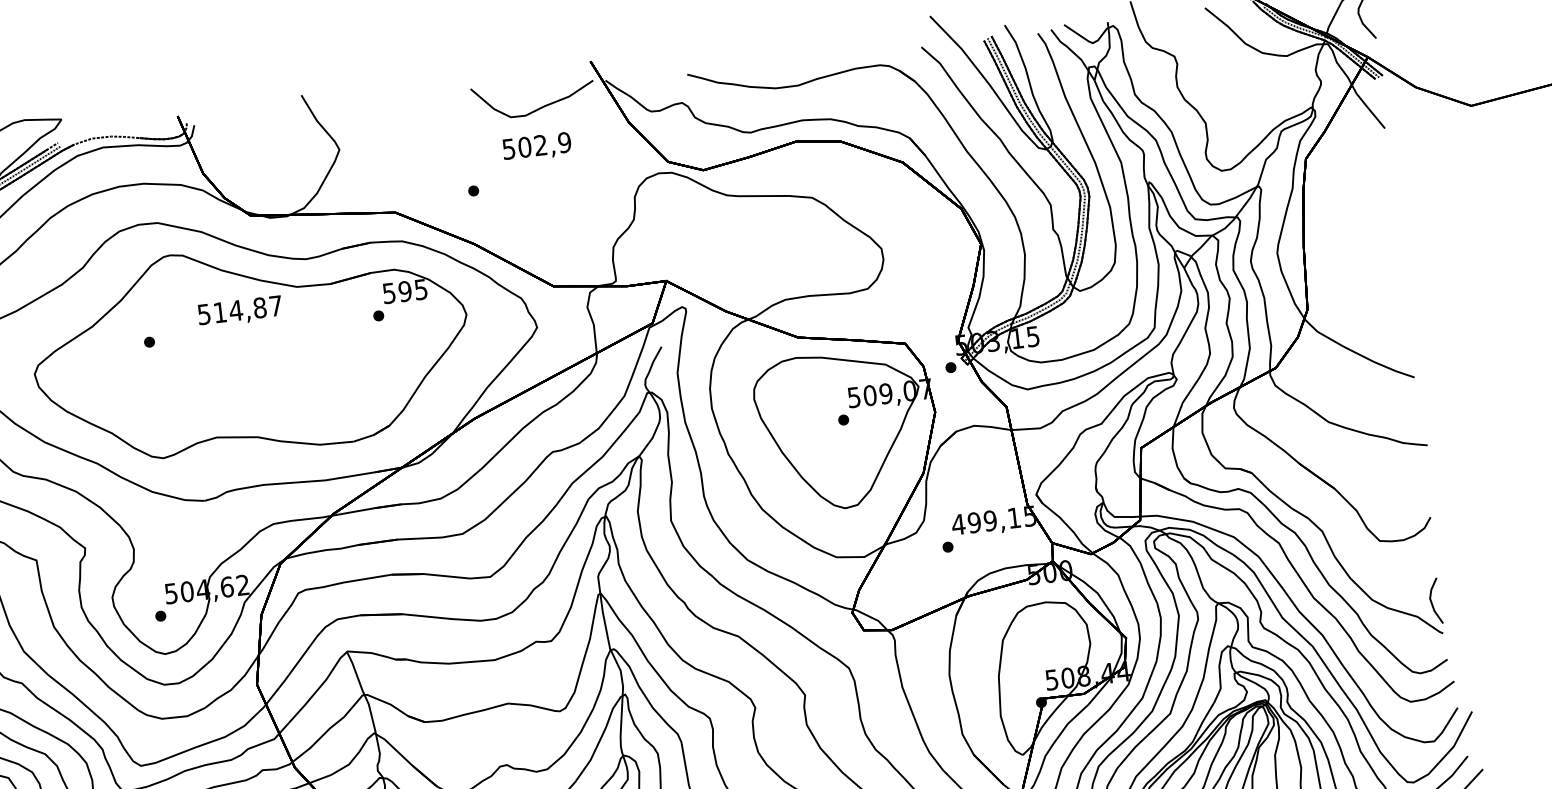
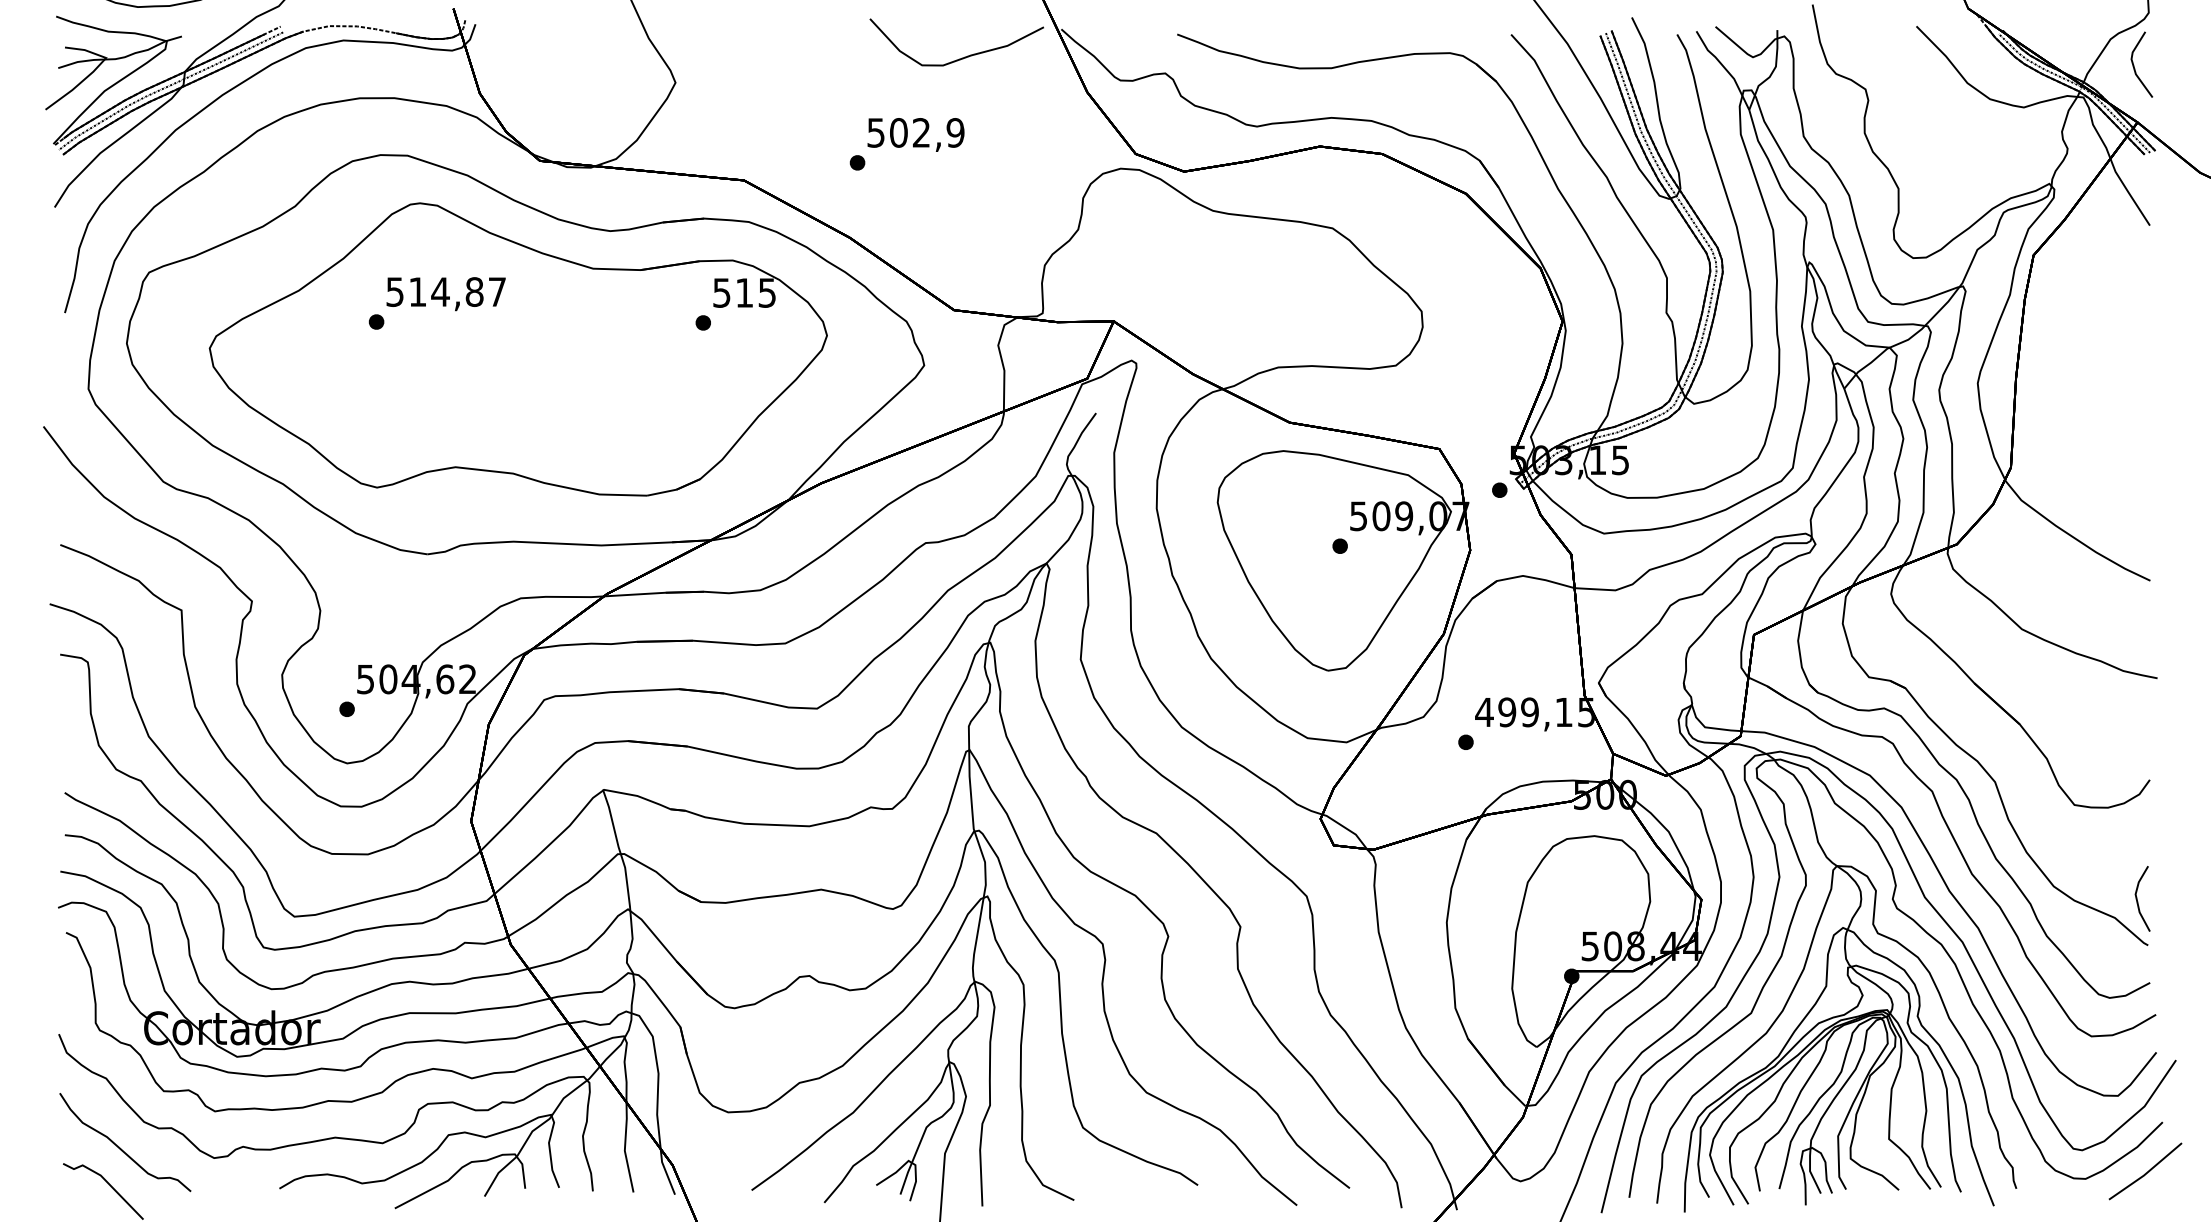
text: (536, 147) -> (915, 134), moved
text: (405, 291) -> (744, 292), 595 -> 515
text: (239, 312) -> (445, 294), moved

